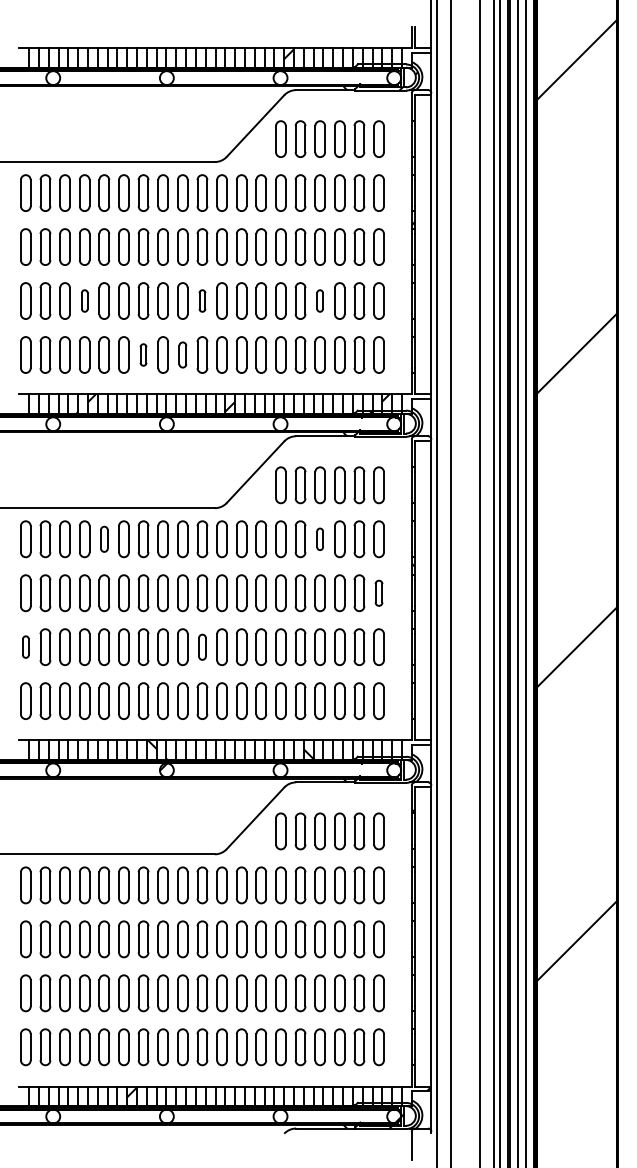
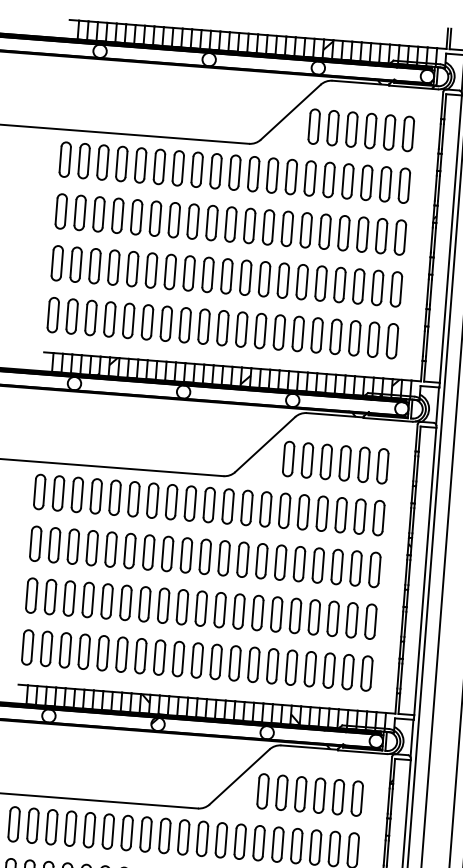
part: (84, 300) -> (113, 267), size x1.67
part: (202, 300) -> (226, 275), size x1.67
part: (319, 300) -> (339, 284), size x1.67
part: (143, 354) -> (166, 323), size x1.67
part: (182, 354) -> (203, 326), size x1.43
part: (104, 539) -> (115, 498), size x1.43
part: (319, 539) -> (321, 513), size x1.67
part: (378, 593) -> (374, 570), size x1.43
part: (25, 646) -> (31, 594), size x1.67
part: (202, 647) -> (201, 609), size x1.43

